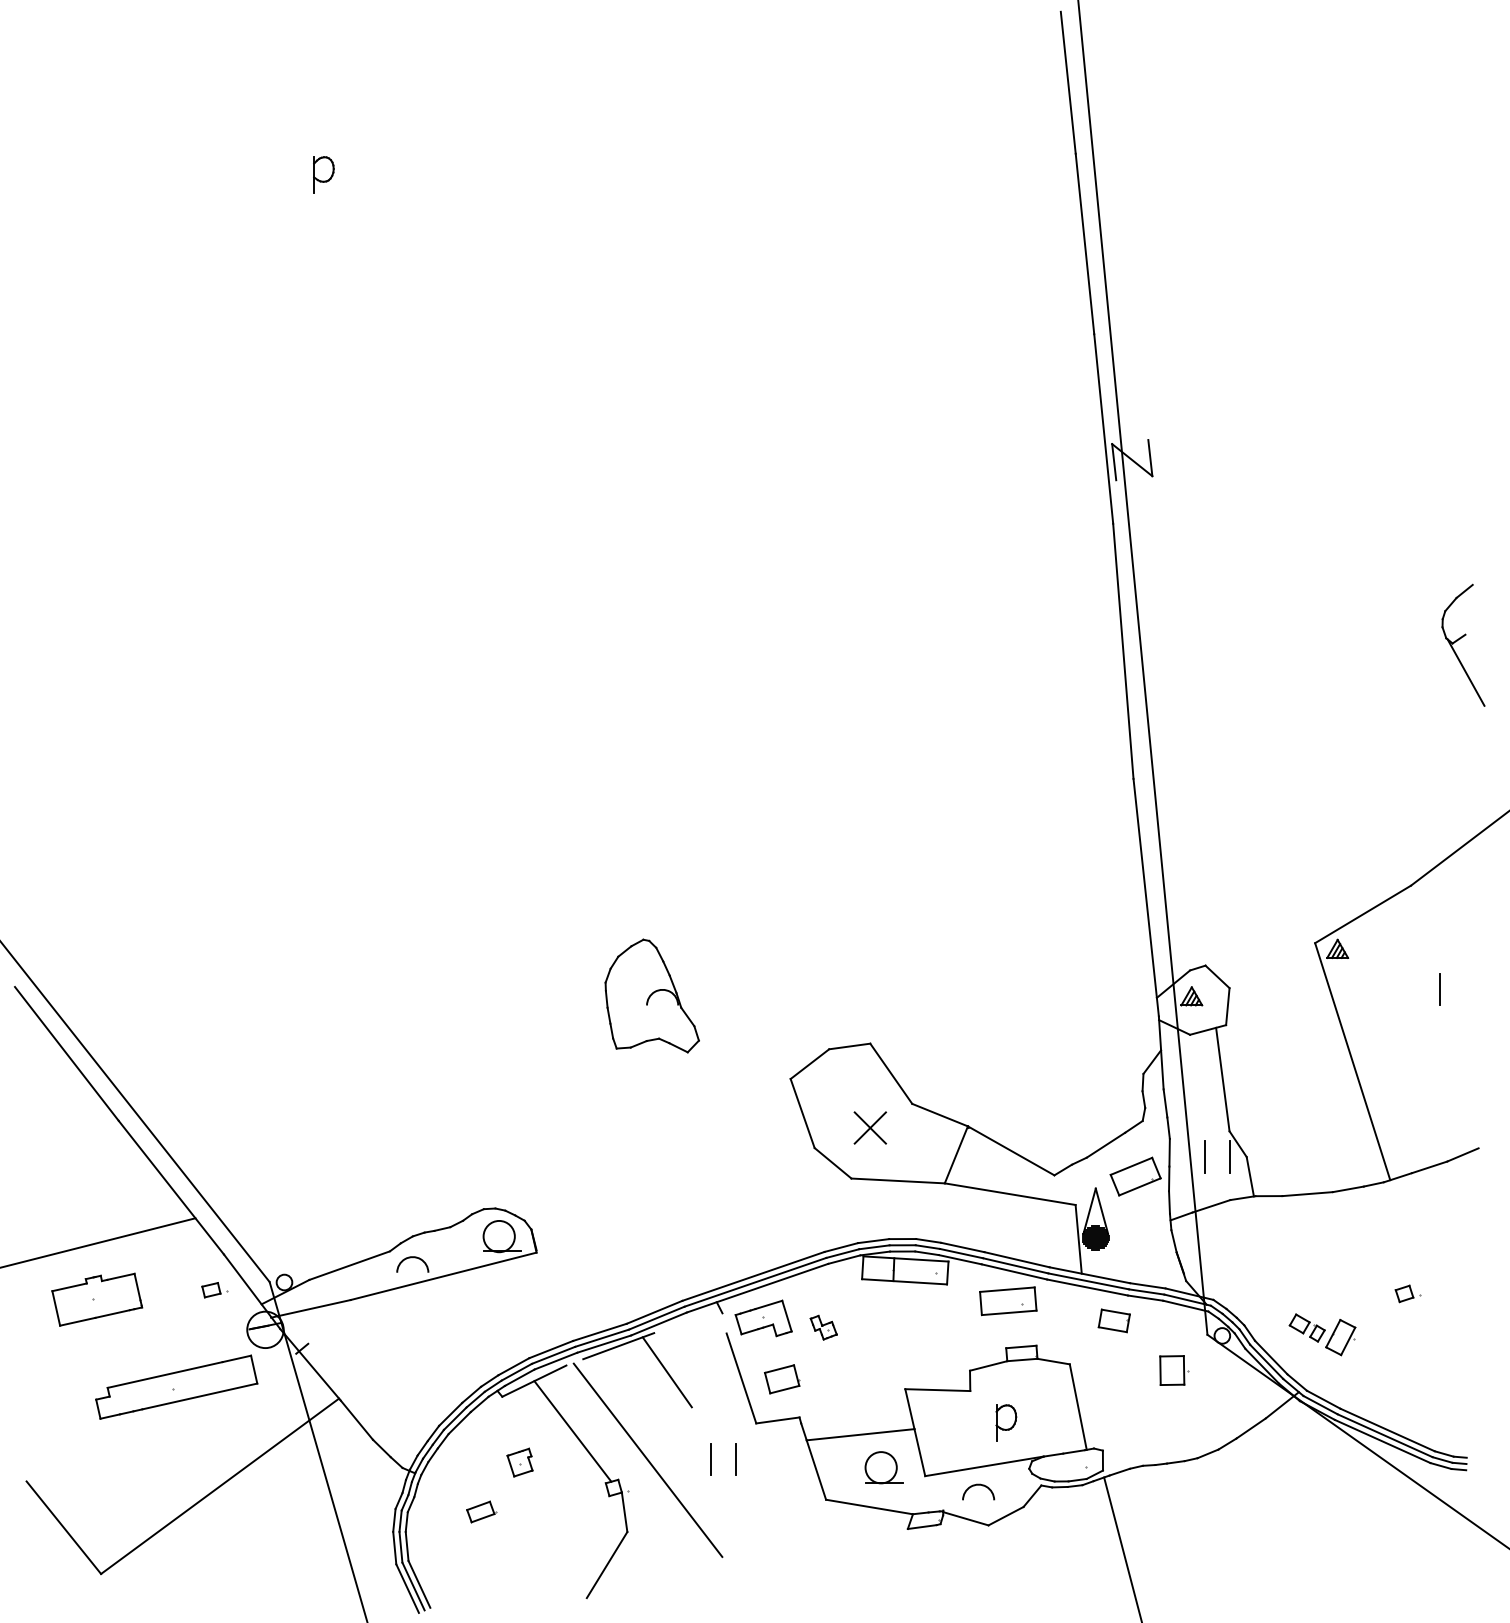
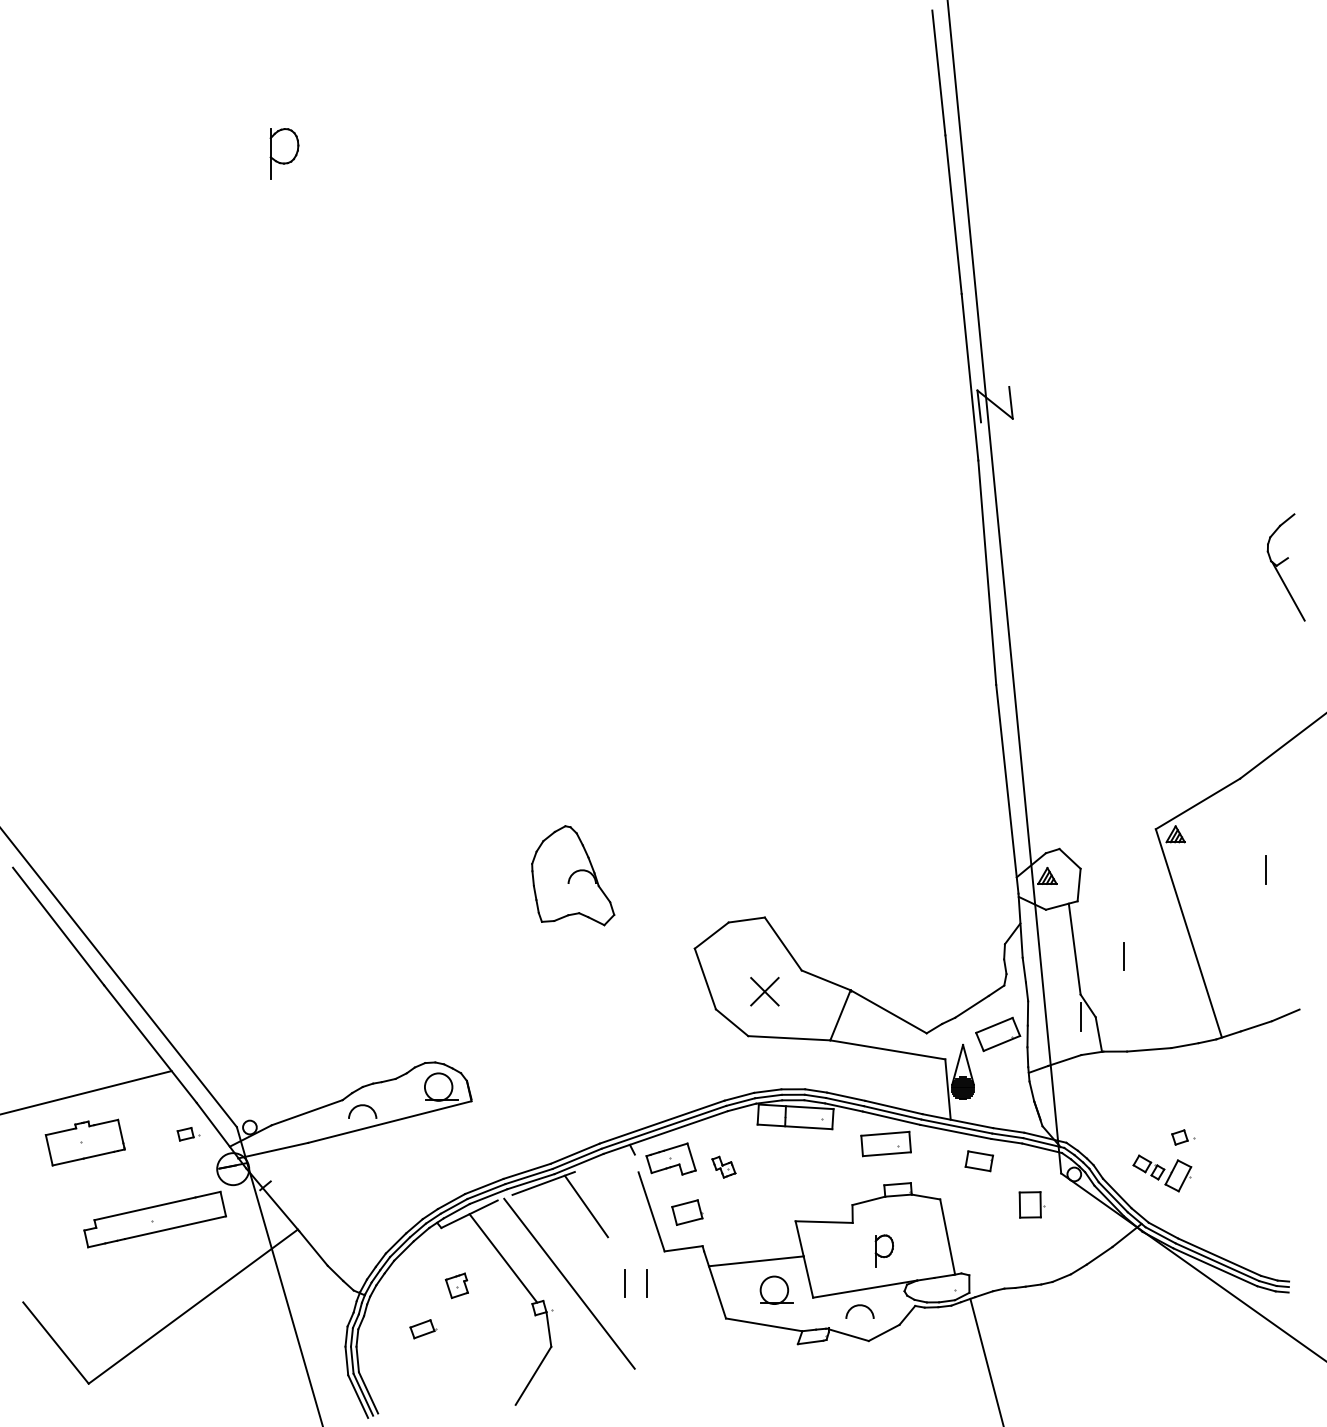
part: (323, 174) -> (284, 153), size x1.6
line: (1204, 1156) -> (1123, 956), moved
part: (1407, 1293) -> (1182, 1137), moved

